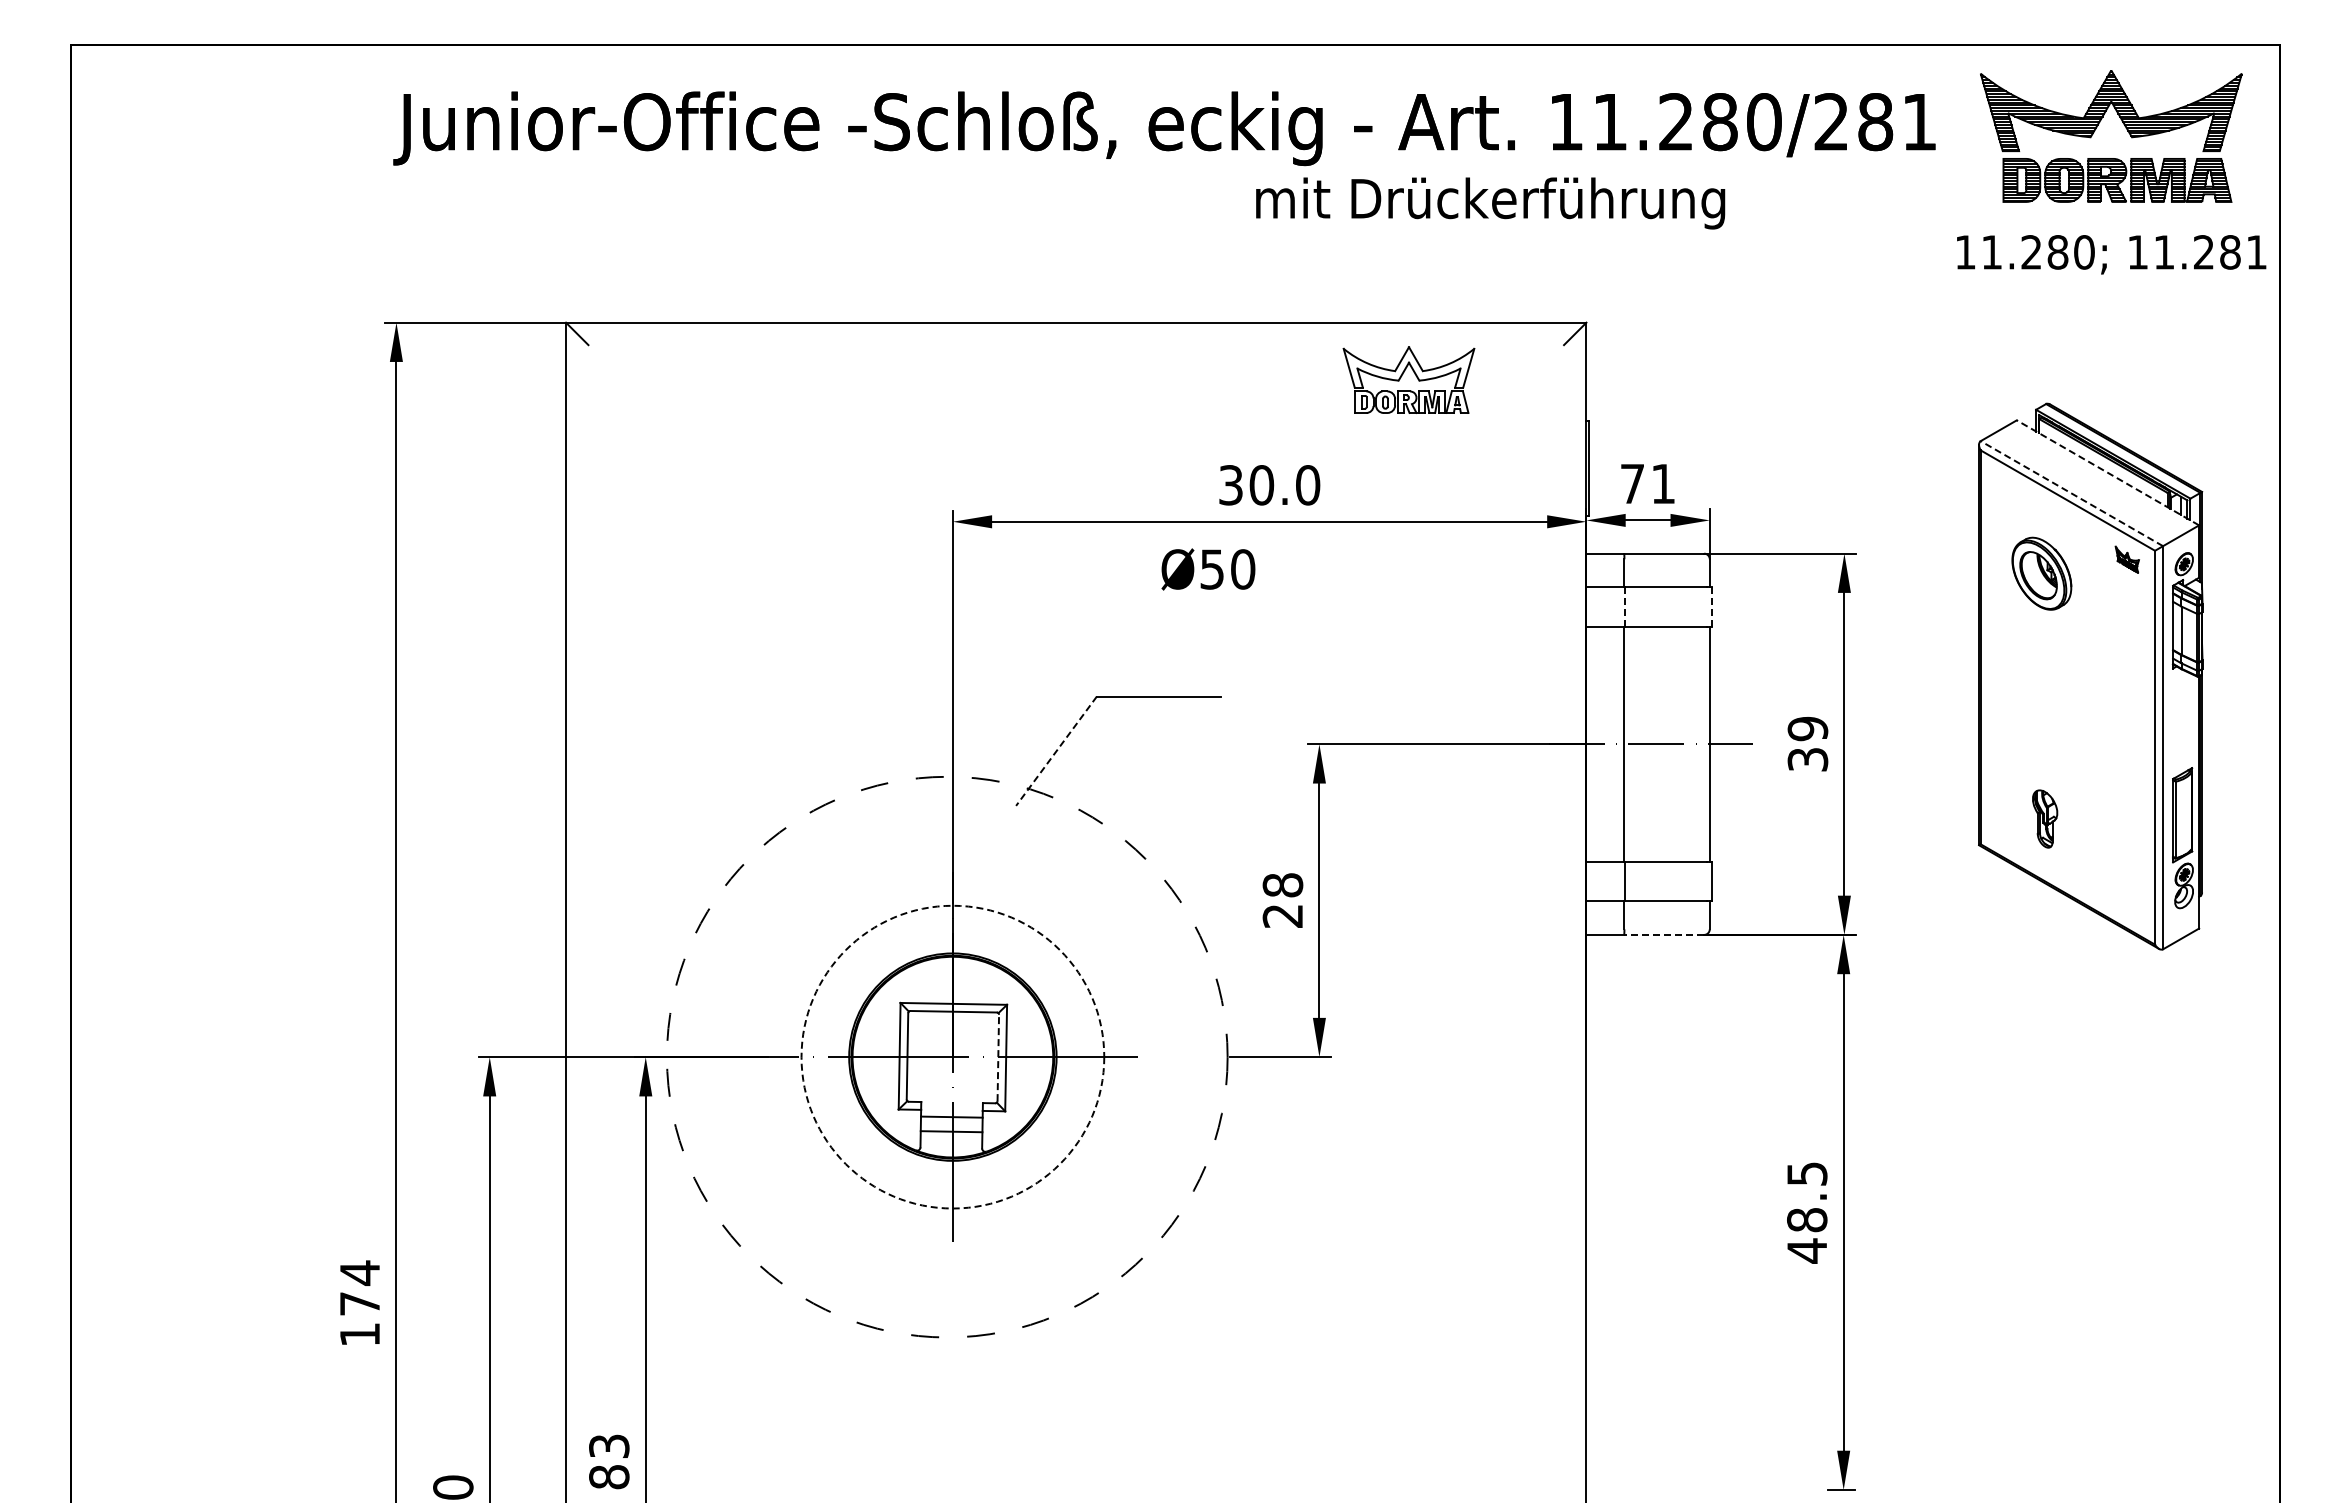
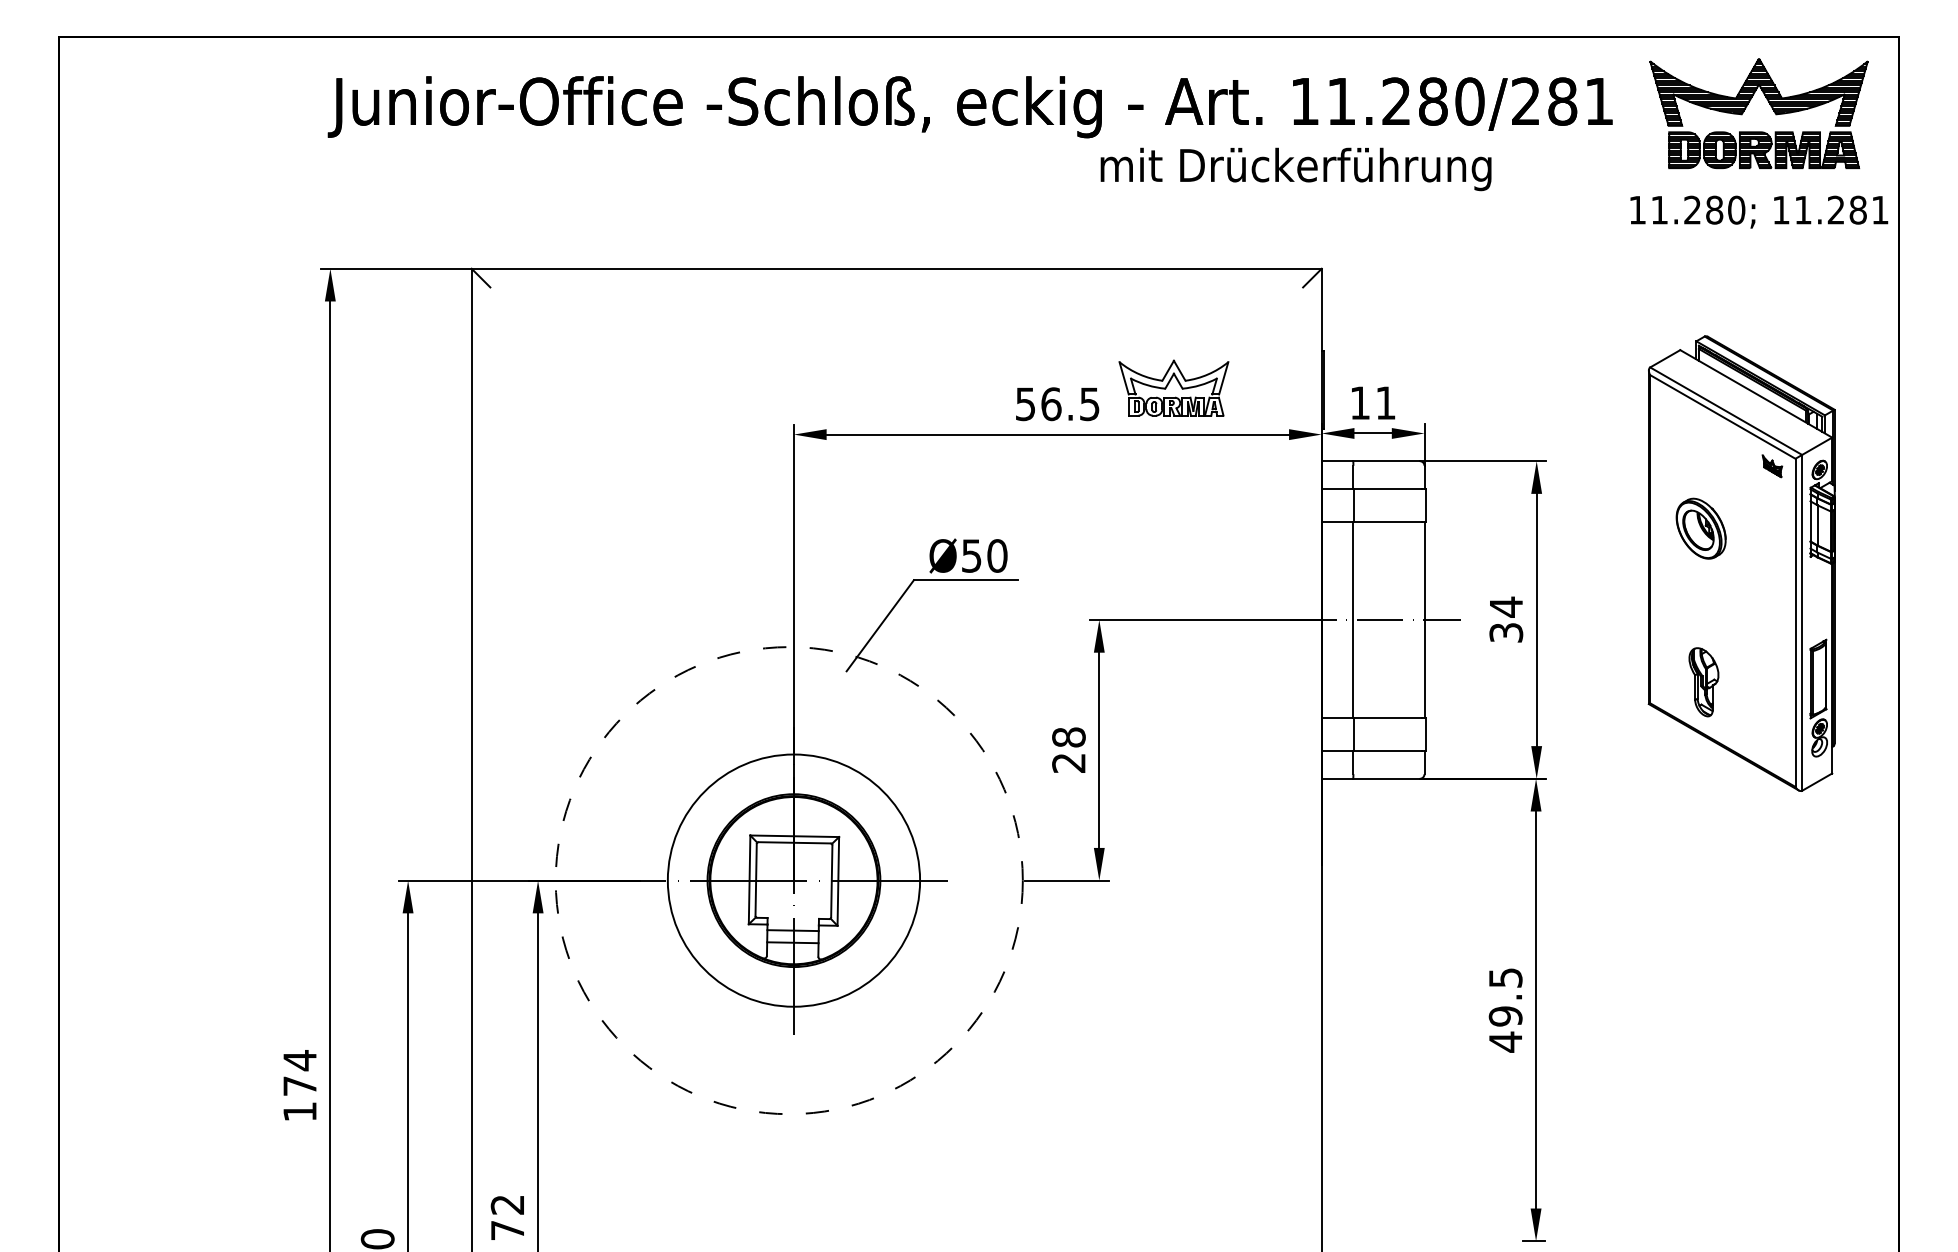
text: (1490, 203) -> (1295, 169), moved
part: (1402, 376) -> (1168, 385), moved
line: (2107, 472) -> (1755, 393), dashed -> solid
text: (1632, 483) -> (1360, 402), 71 -> 11
text: (1270, 485) -> (1058, 404), 30.0 -> 56.5
line: (2071, 493) -> (1725, 411), dashed -> solid
text: (1208, 569) -> (968, 556), moved
part: (2041, 573) -> (1700, 528), moved
line: (1624, 606) -> (1353, 505), dashed -> solid
line: (1712, 606) -> (1426, 505), dashed -> solid
text: (1807, 728) -> (1505, 606), 39 -> 34
line: (1056, 751) -> (880, 626), dashed -> solid
part: (2044, 818) -> (1703, 681), size x1.43
line: (1663, 934) -> (1385, 778), dashed -> solid
circle: (952, 1056) -> (793, 880), dashed -> solid
line: (998, 1057) -> (831, 880), dashed -> solid
text: (1807, 1220) -> (1505, 1016), 48.5 -> 49.5
text: (609, 1461) -> (507, 1217), 83 -> 72

